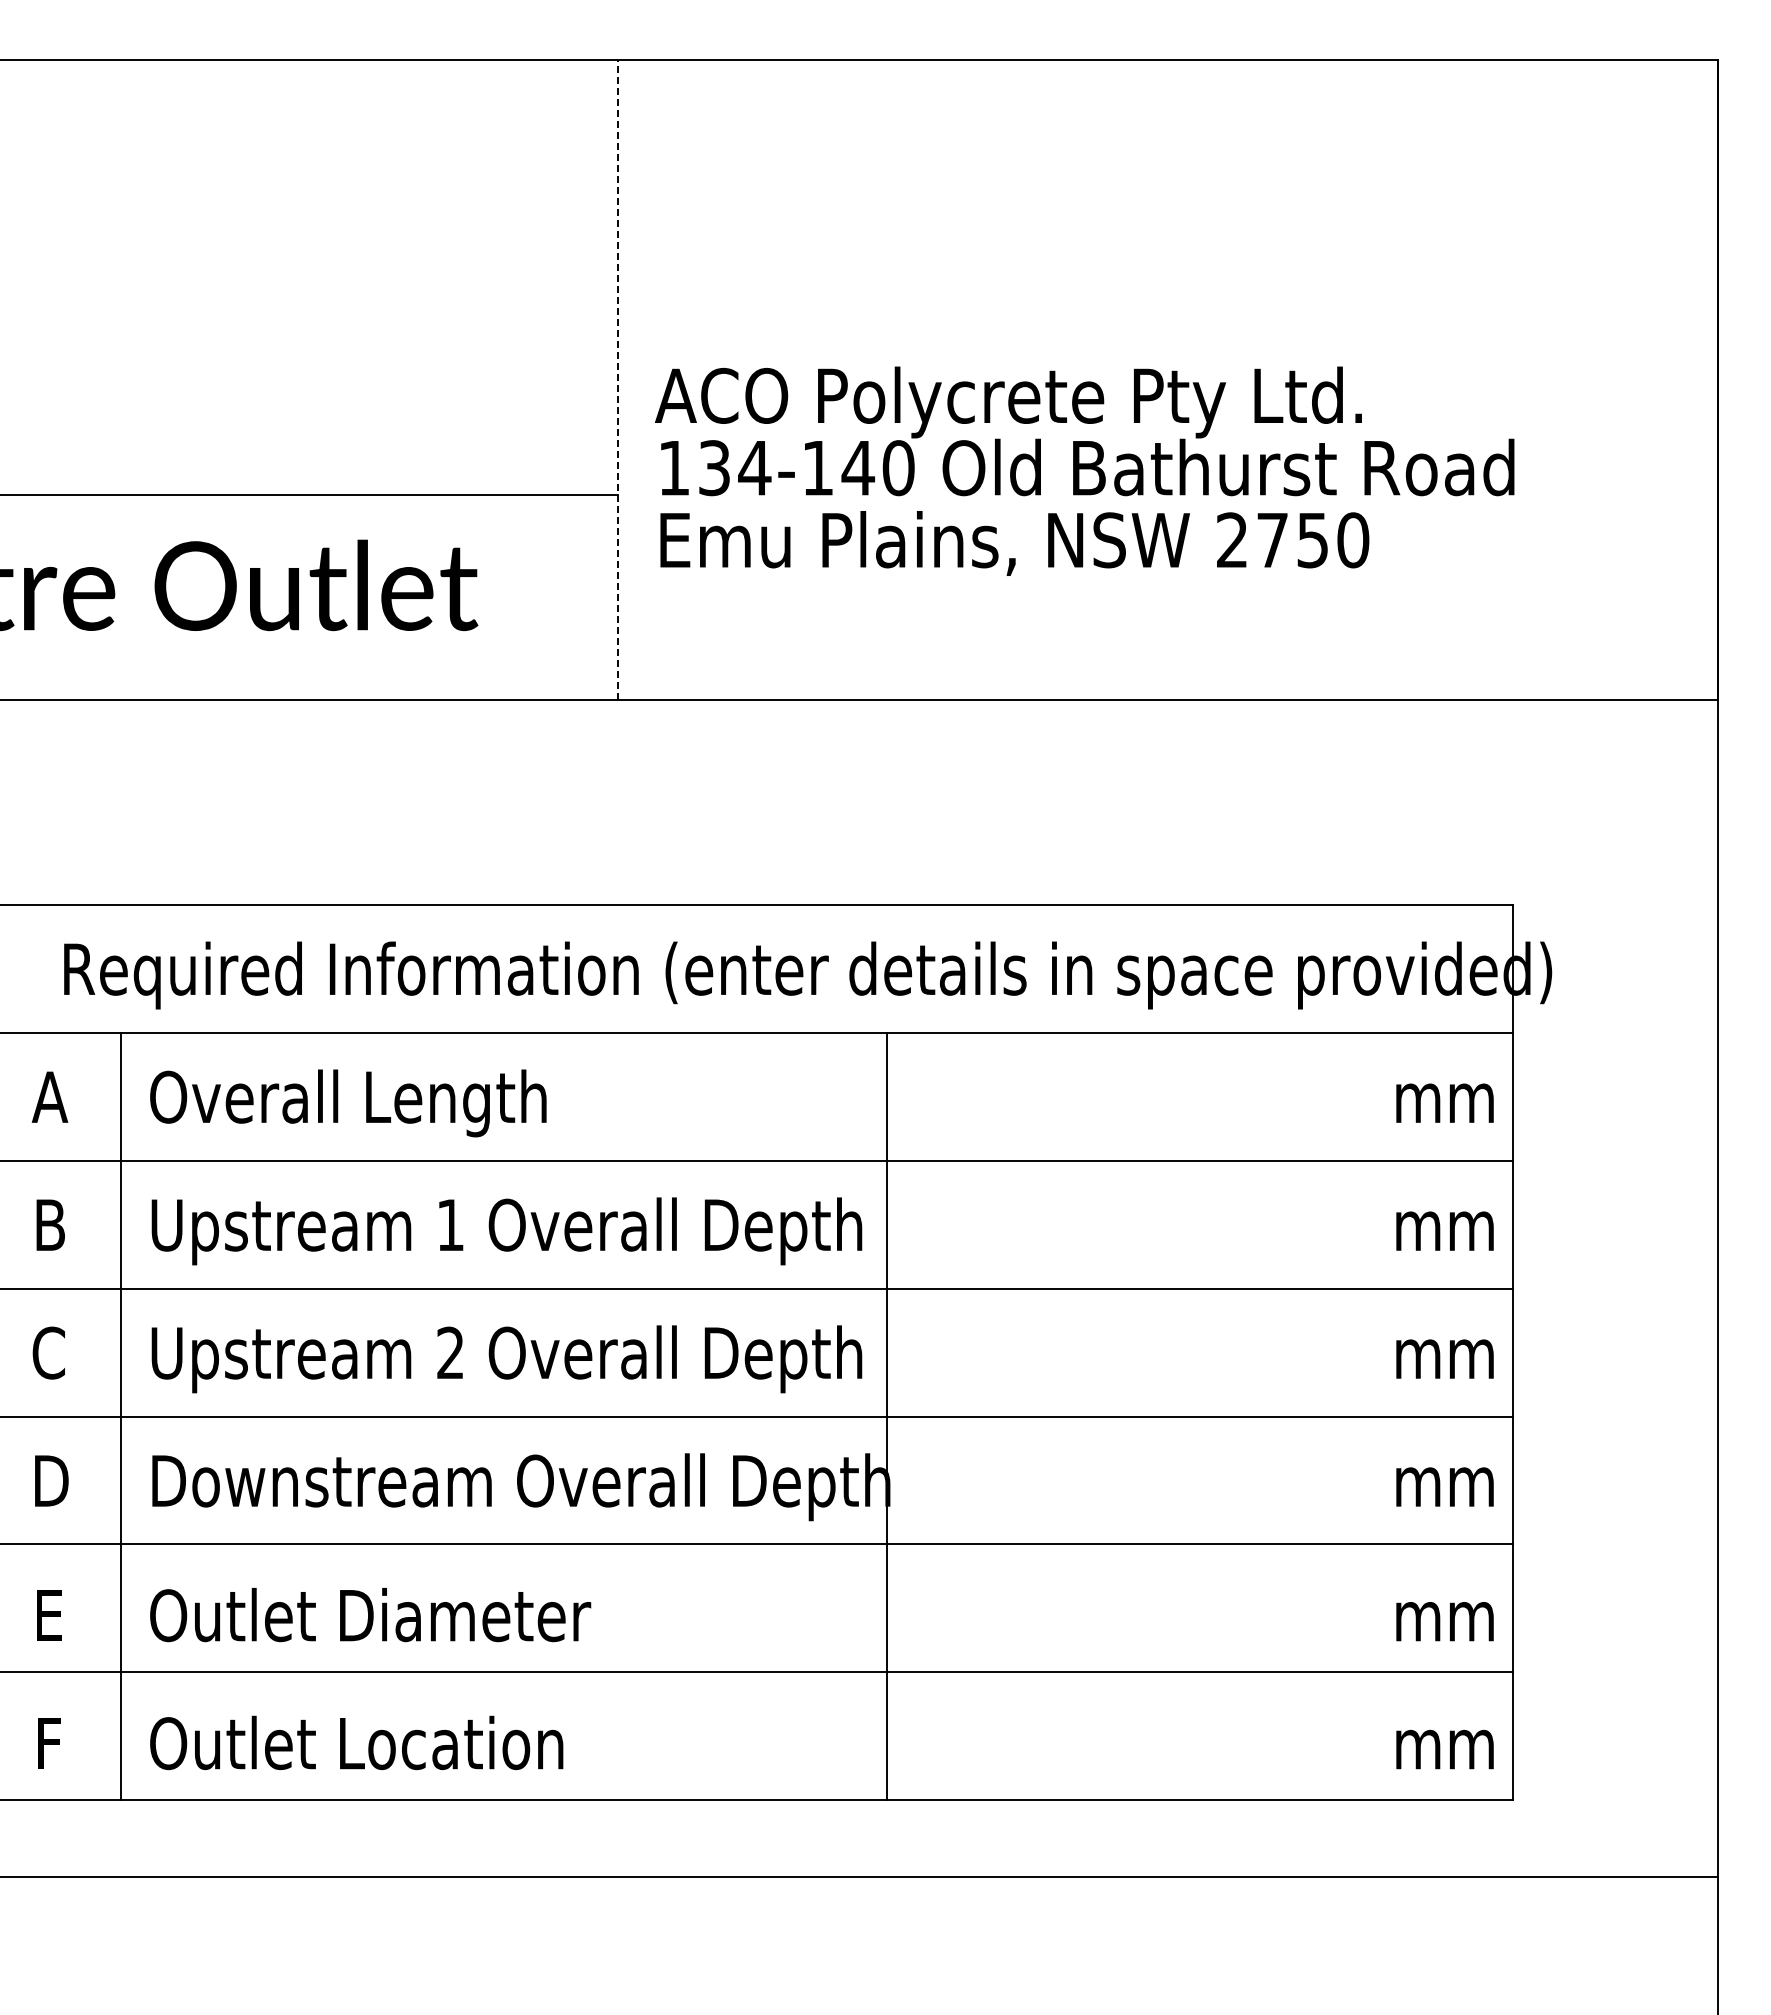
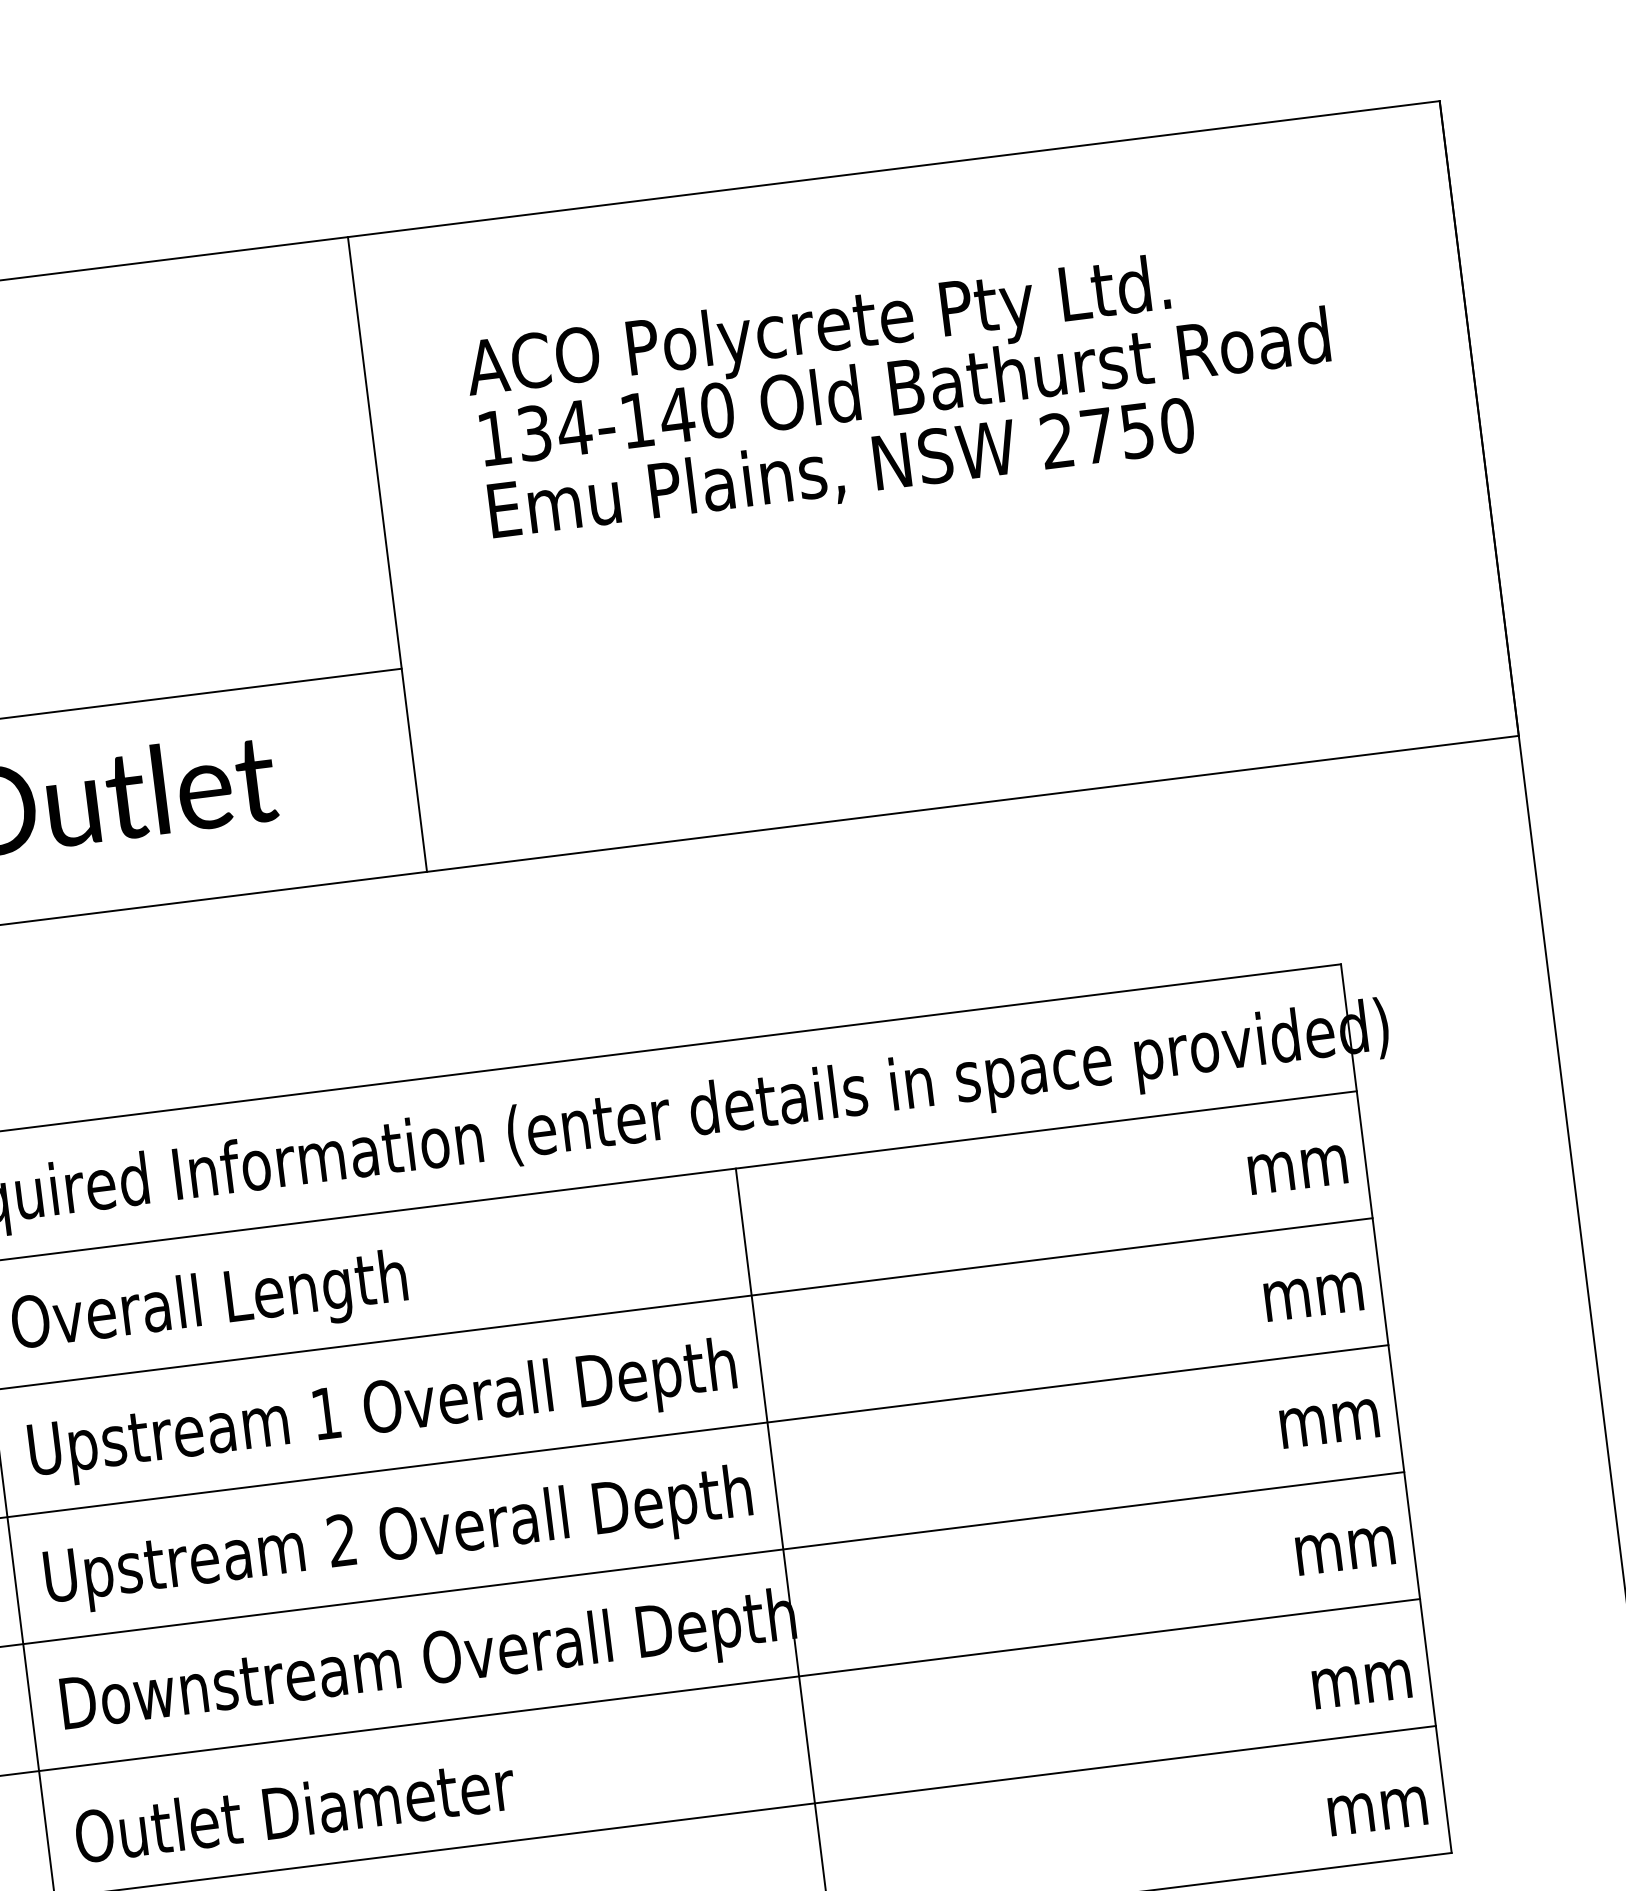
line: (617, 380) -> (387, 554), dashed -> solid
text: (1084, 470) -> (902, 389), moved

